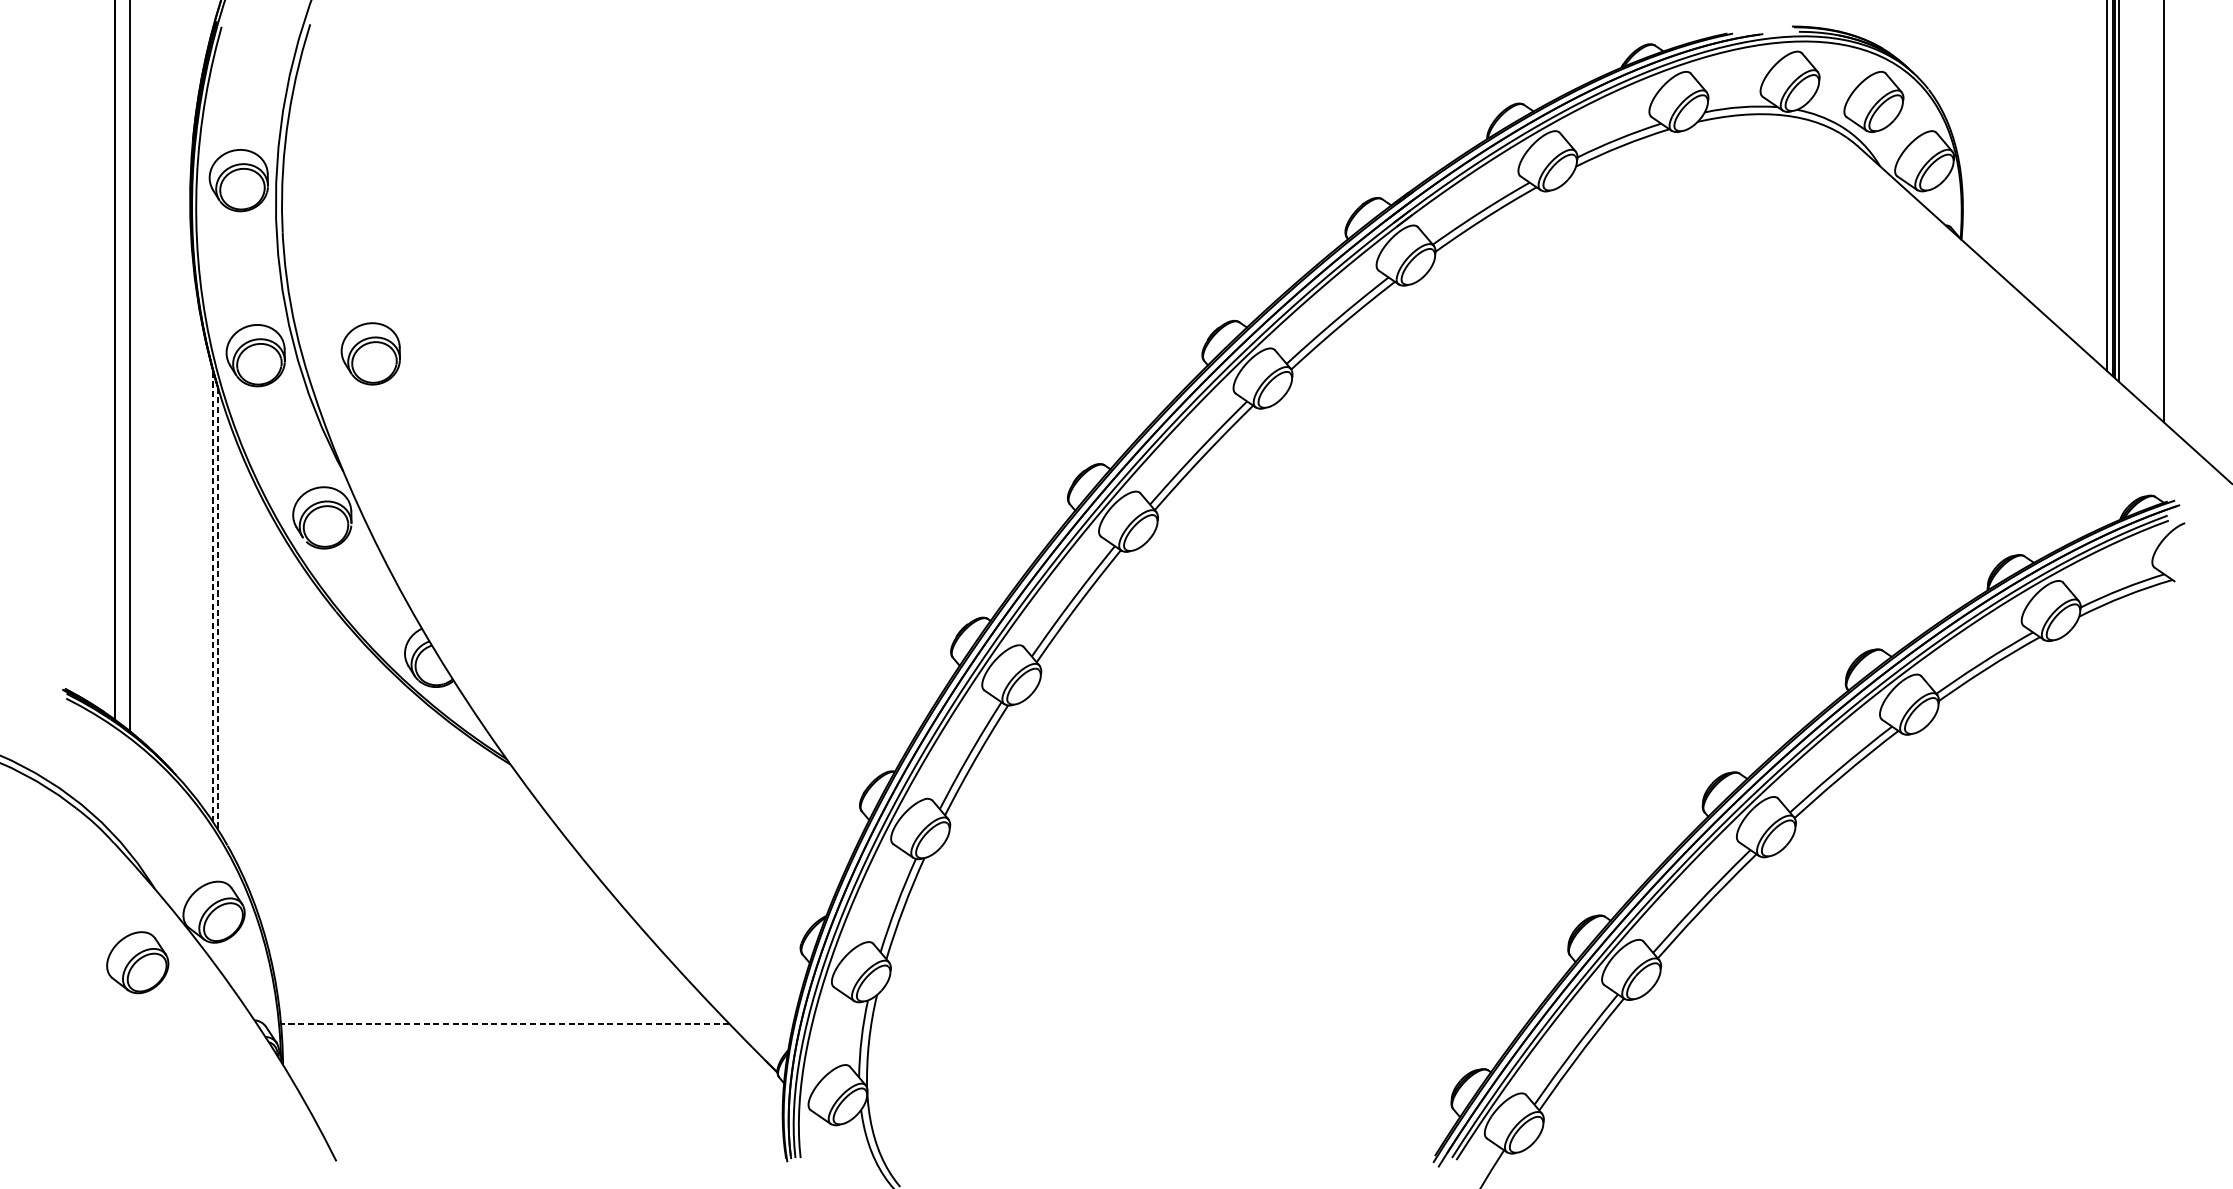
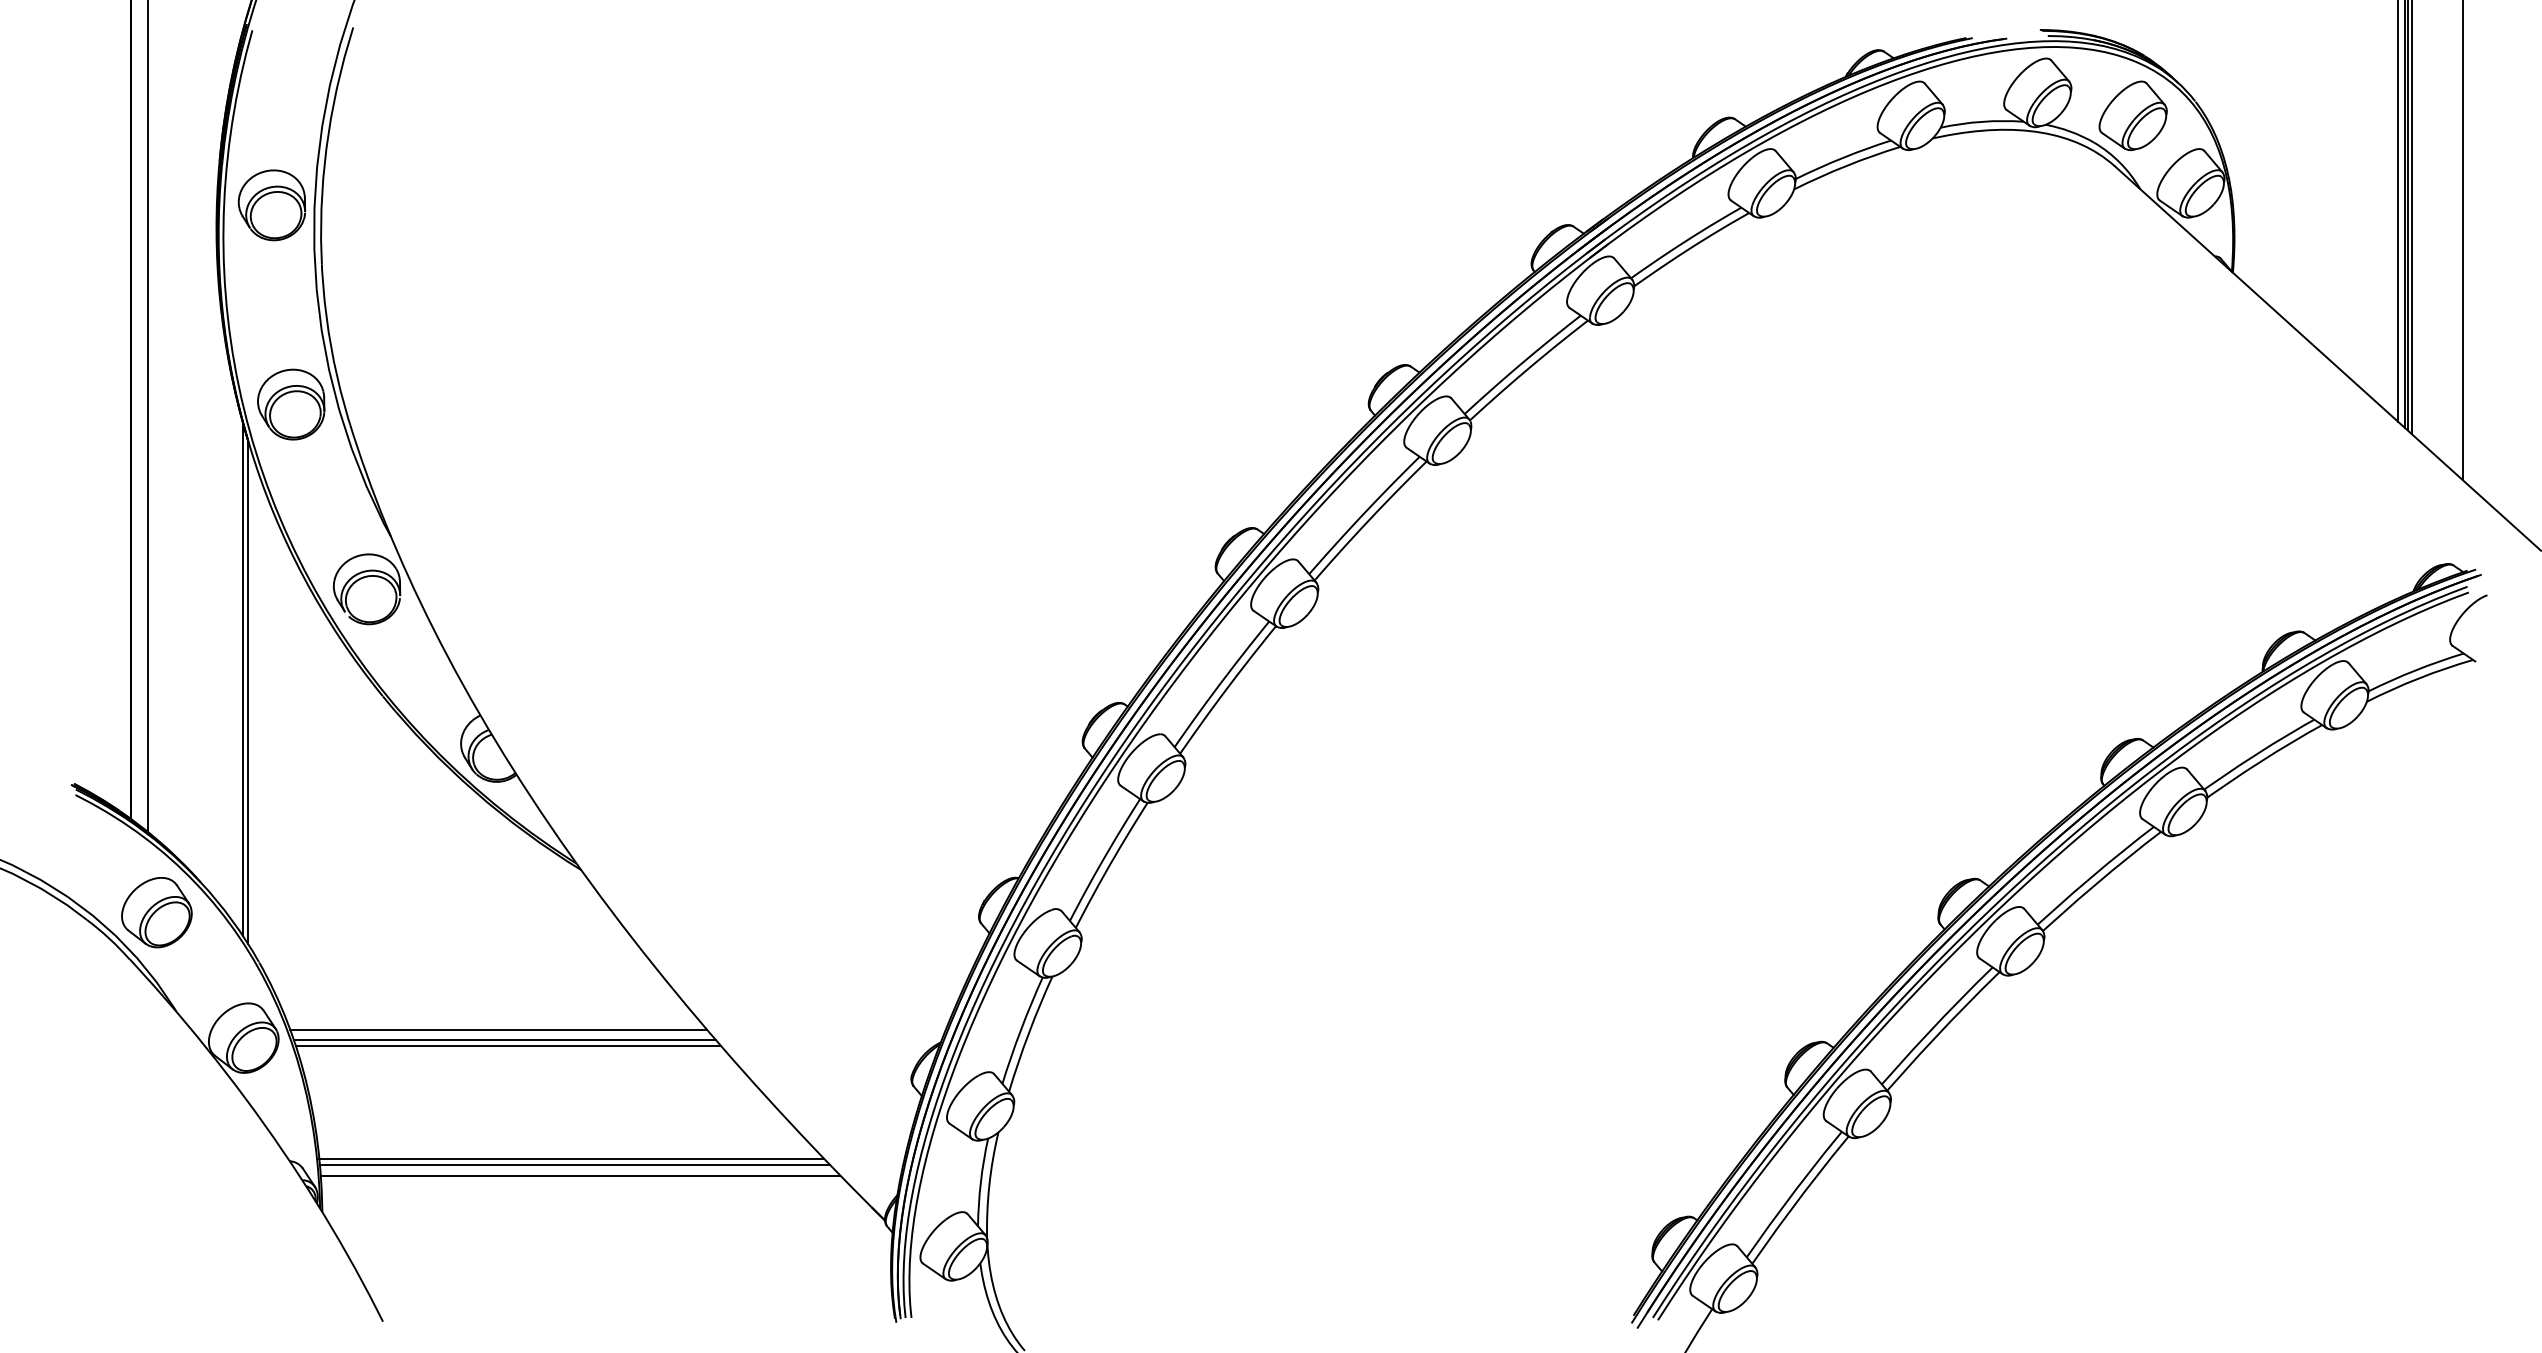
part: (371, 353) -> (422, 402), removed
line: (212, 597) -> (242, 679), dashed -> solid
line: (218, 608) -> (248, 692), dashed -> solid
line: (437, 904) -> (498, 1029), added
line: (443, 913) -> (504, 1039), added
line: (446, 919) -> (508, 1046), added
part: (137, 962) -> (156, 912), moved
line: (501, 1017) -> (571, 1158), added
line: (504, 1024) -> (574, 1165), dashed -> solid
line: (509, 1032) -> (580, 1175), added

